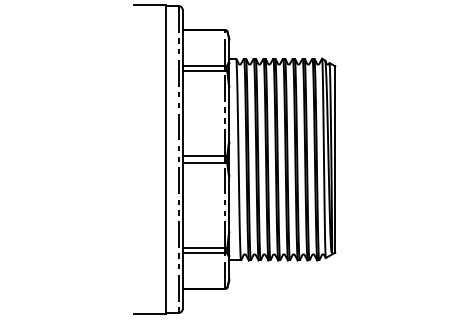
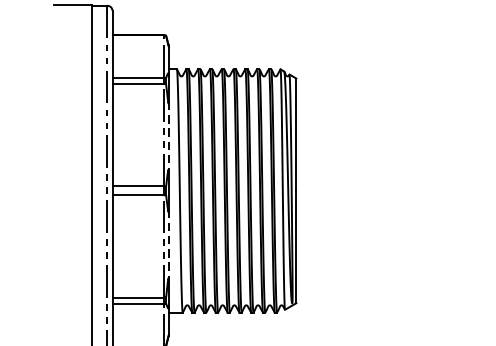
line: (229, 115) -> (168, 137), solid -> dashed
line: (229, 204) -> (168, 245), solid -> dashed

